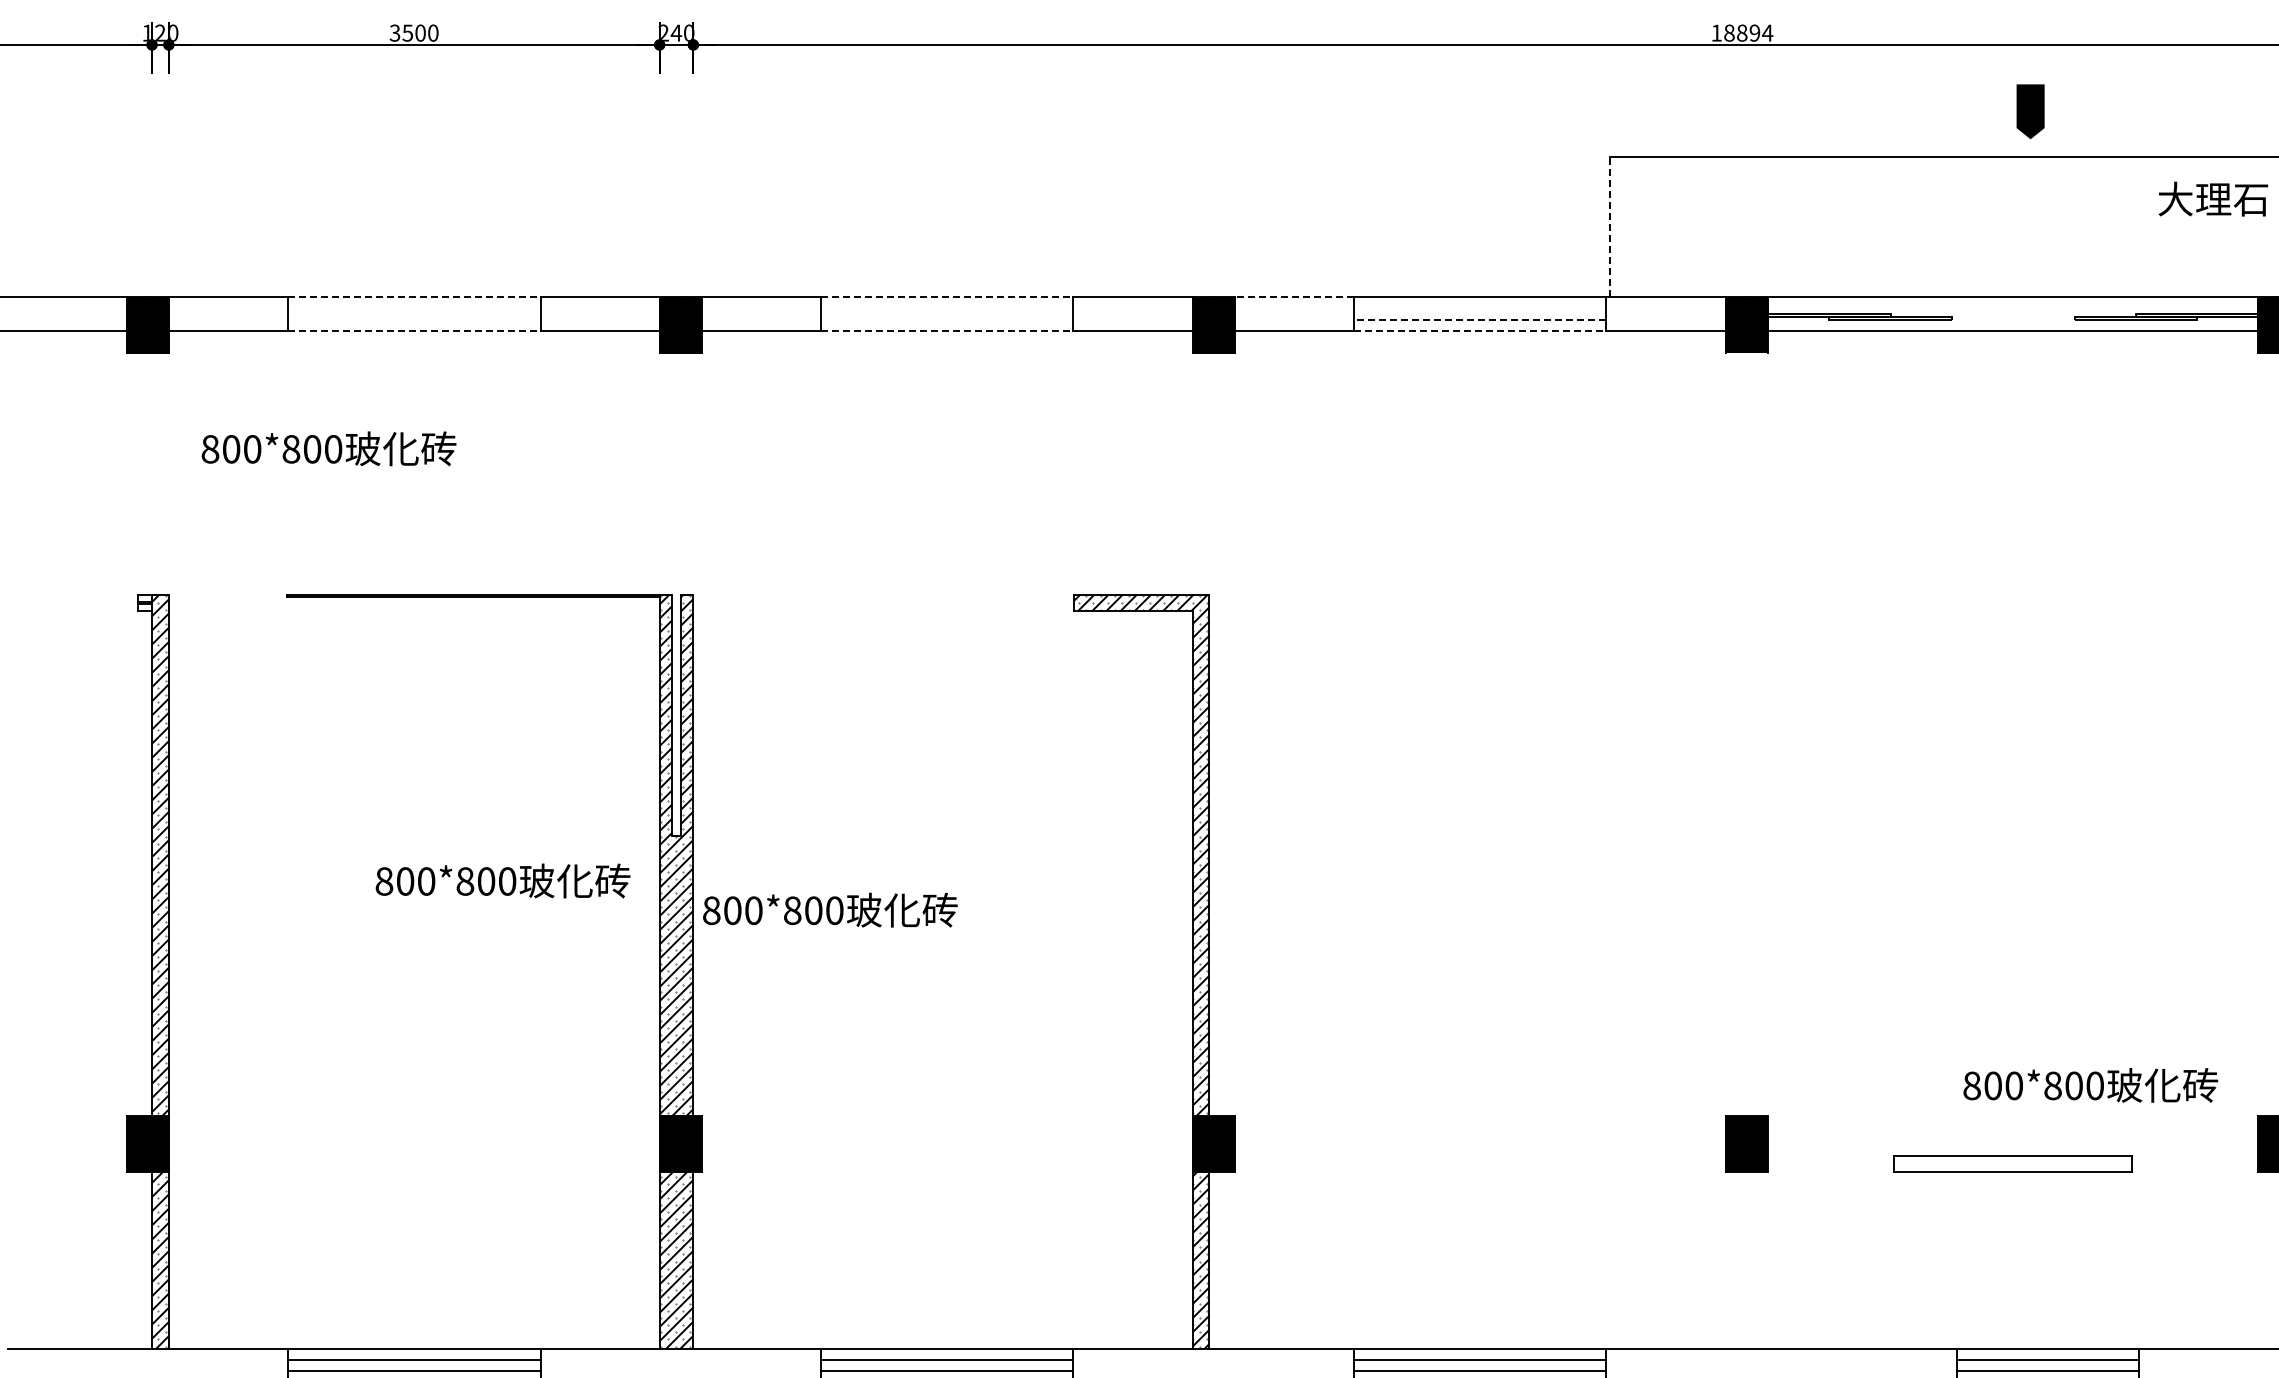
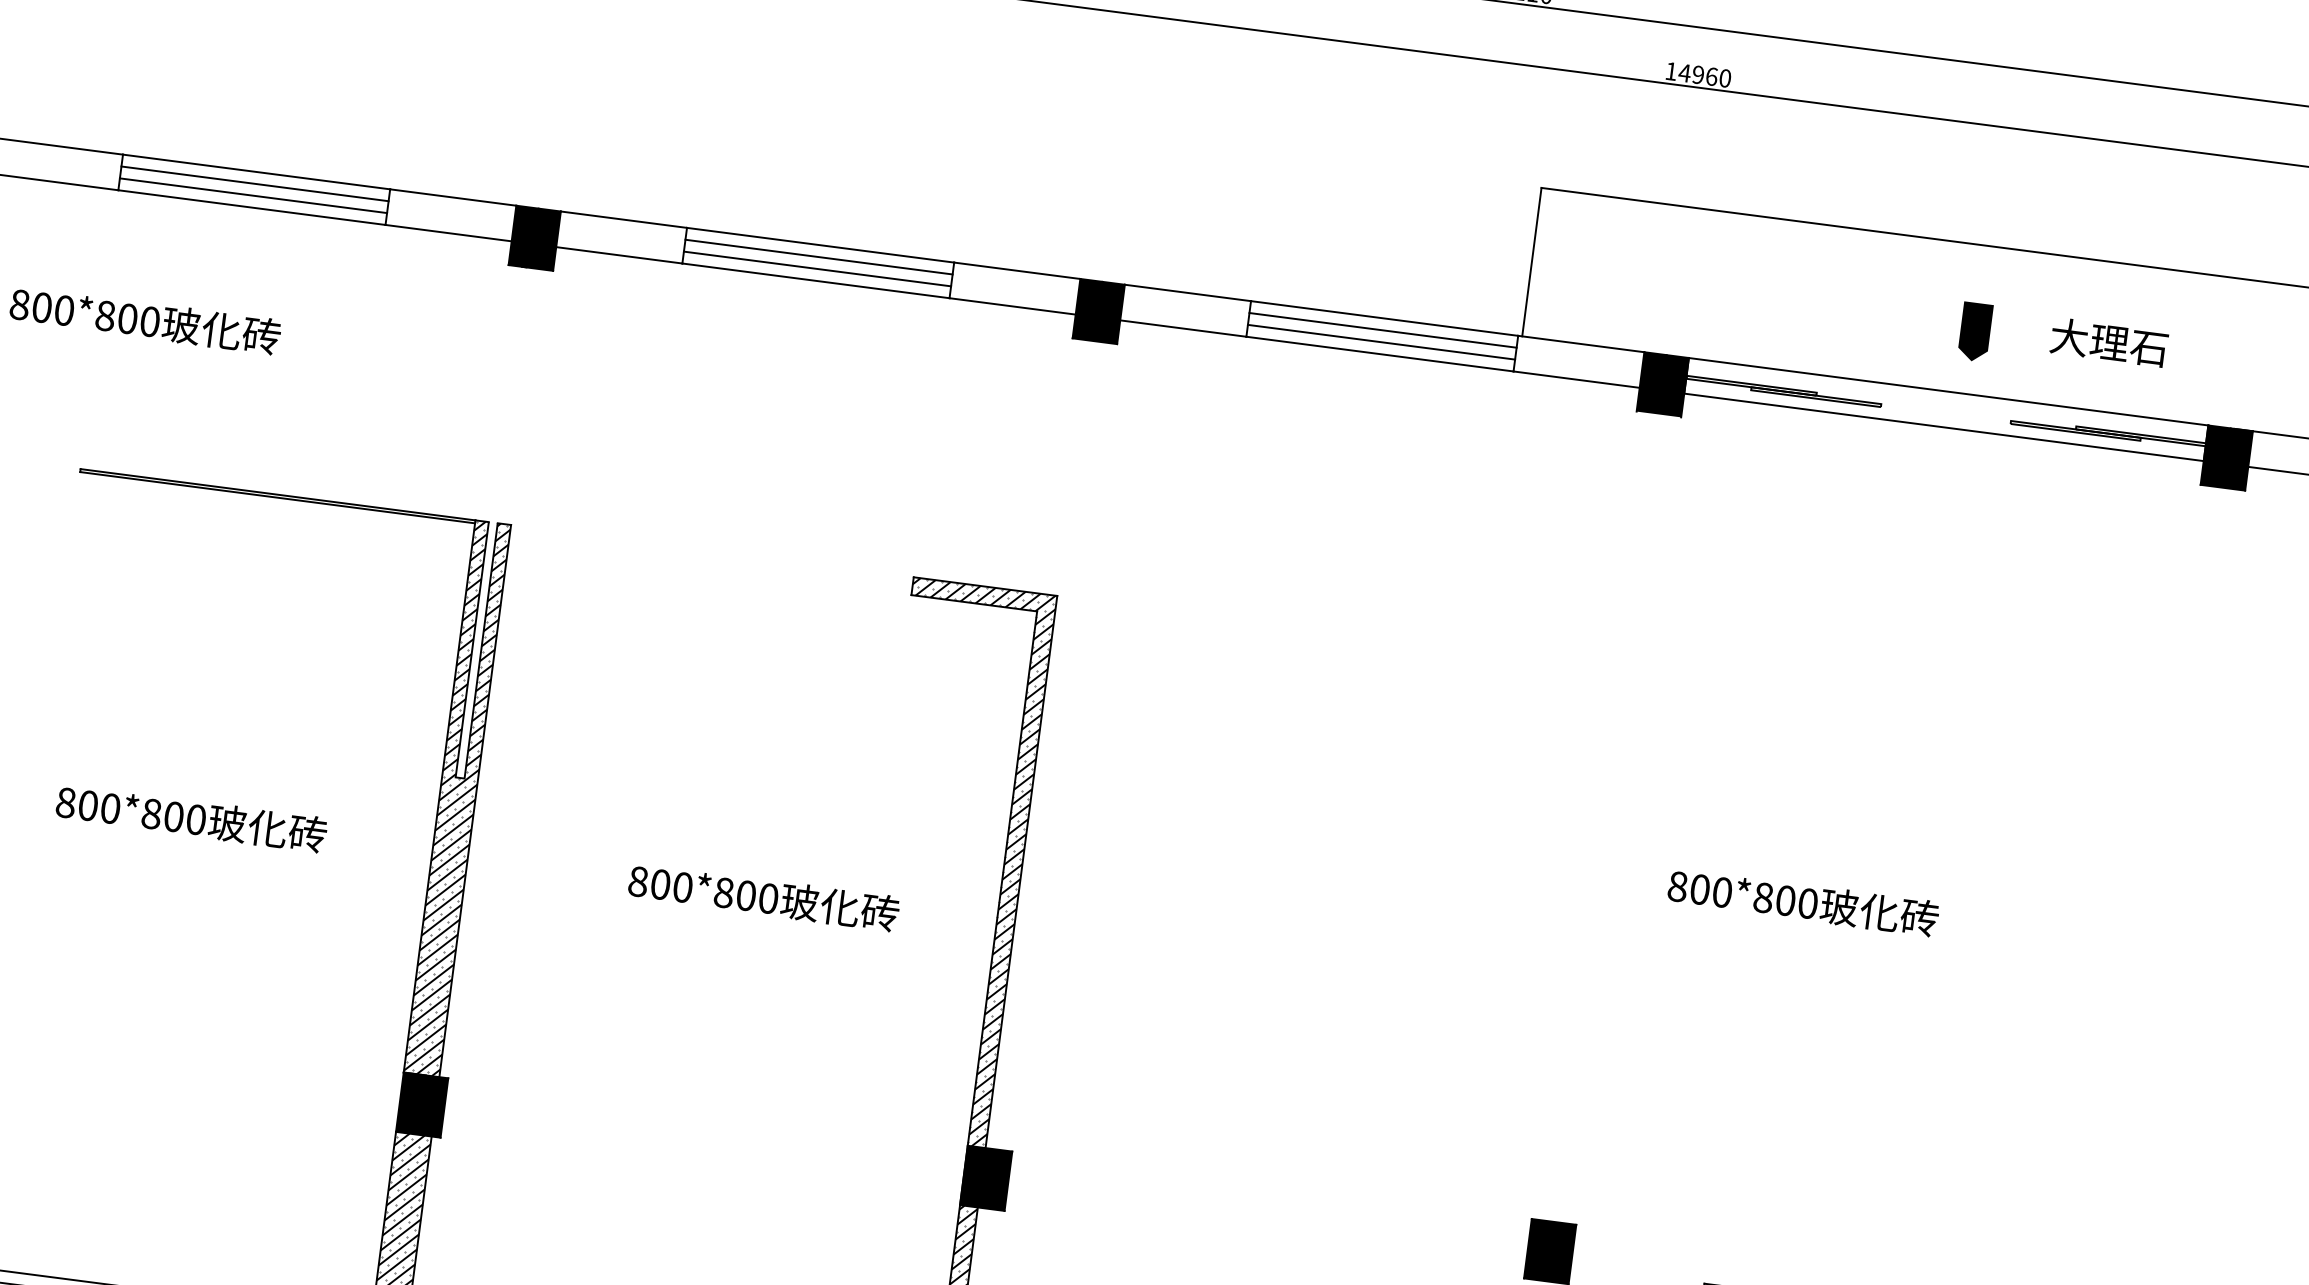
text: (1748, 32) -> (1705, 75), 18894 -> 14960
line: (2030, 111) -> (1975, 331), moved
text: (2213, 198) -> (2109, 341), moved
line: (1610, 226) -> (1532, 261), dashed -> solid
line: (414, 297) -> (256, 172), dashed -> solid
line: (947, 297) -> (820, 245), dashed -> solid
line: (1294, 297) -> (1188, 293), dashed -> solid
line: (414, 308) -> (255, 183), added
line: (947, 308) -> (819, 257), added
line: (1479, 308) -> (1382, 330), added
line: (414, 319) -> (253, 195), added
line: (947, 319) -> (817, 268), added
line: (1479, 319) -> (1380, 341), dashed -> solid
line: (414, 330) -> (252, 207), dashed -> solid
line: (947, 330) -> (816, 280), dashed -> solid
line: (1480, 330) -> (1380, 353), dashed -> solid
text: (502, 880) -> (191, 818), moved
text: (830, 909) -> (764, 896), moved
text: (2090, 1085) -> (1803, 902), moved

